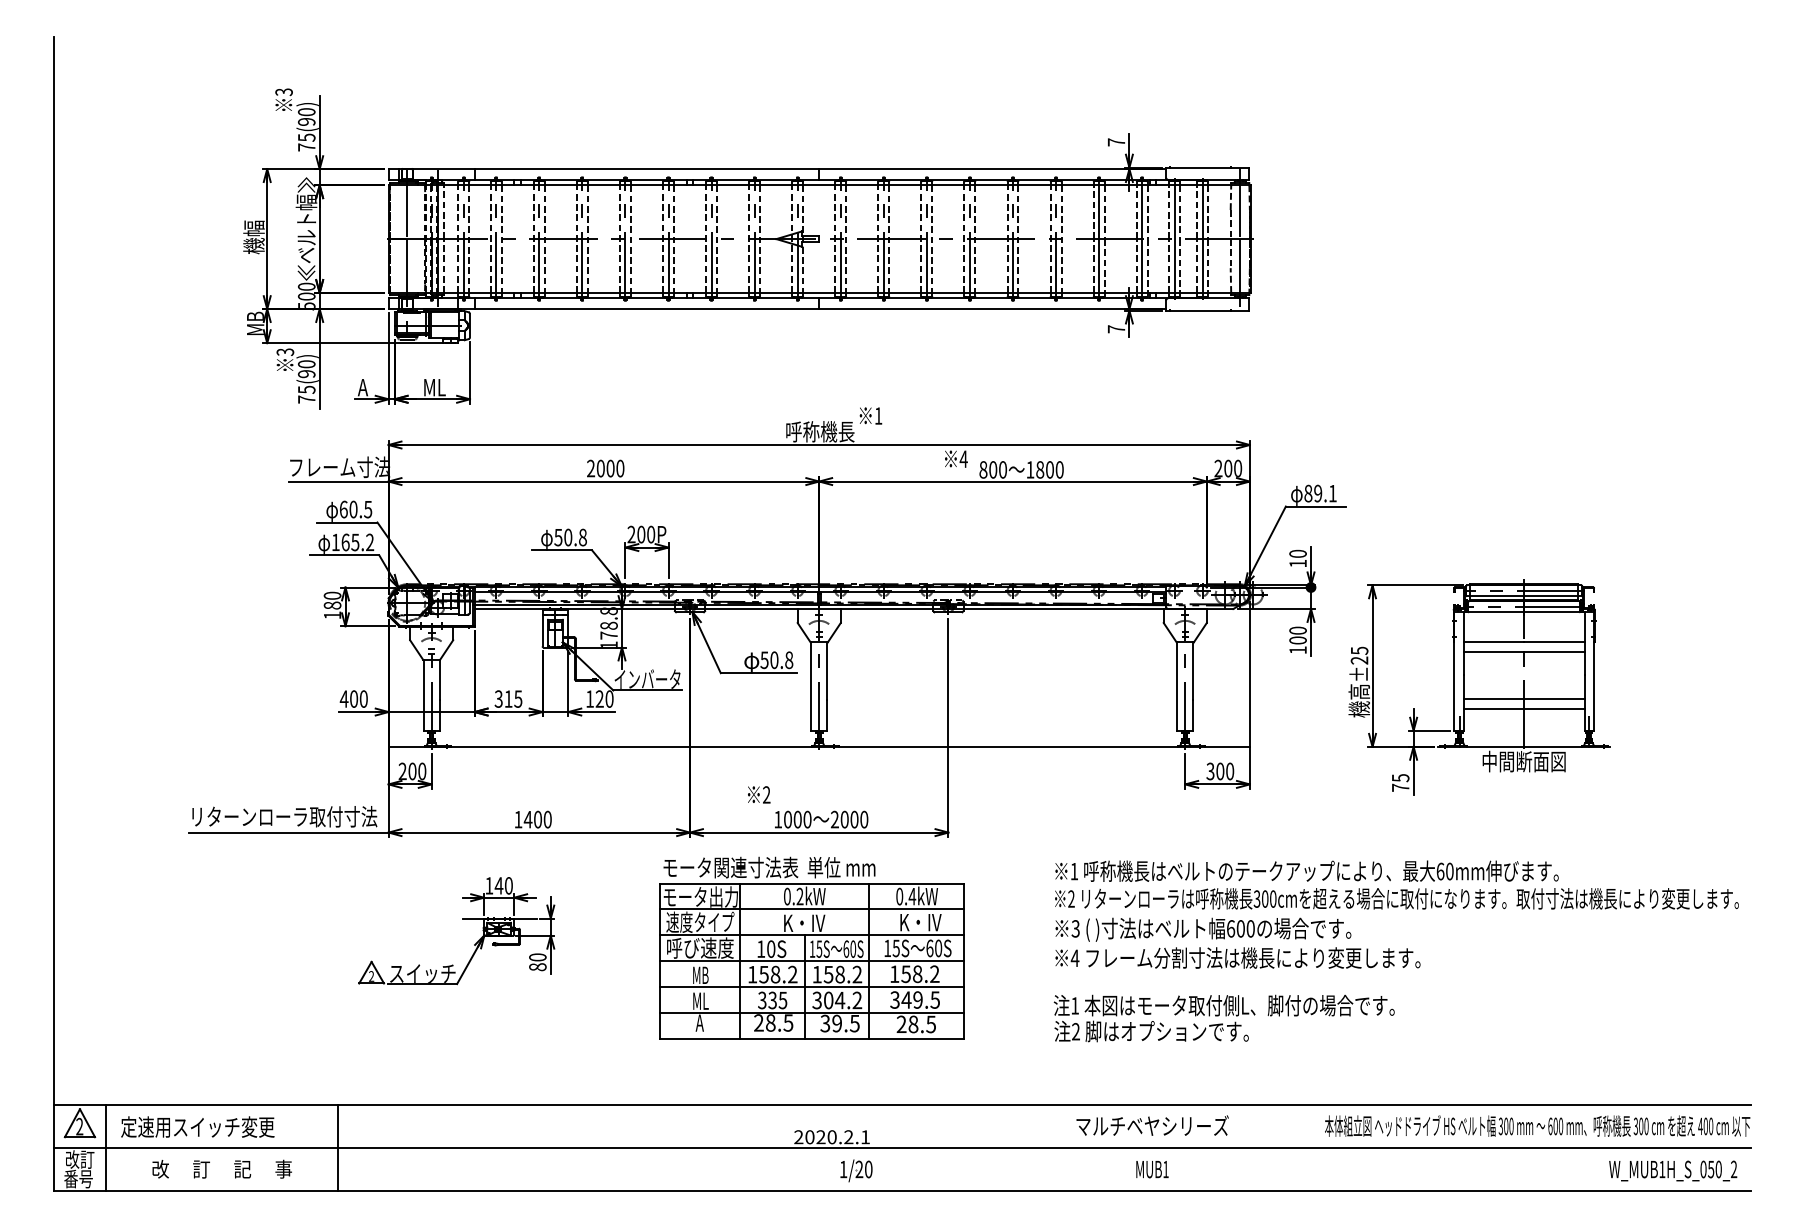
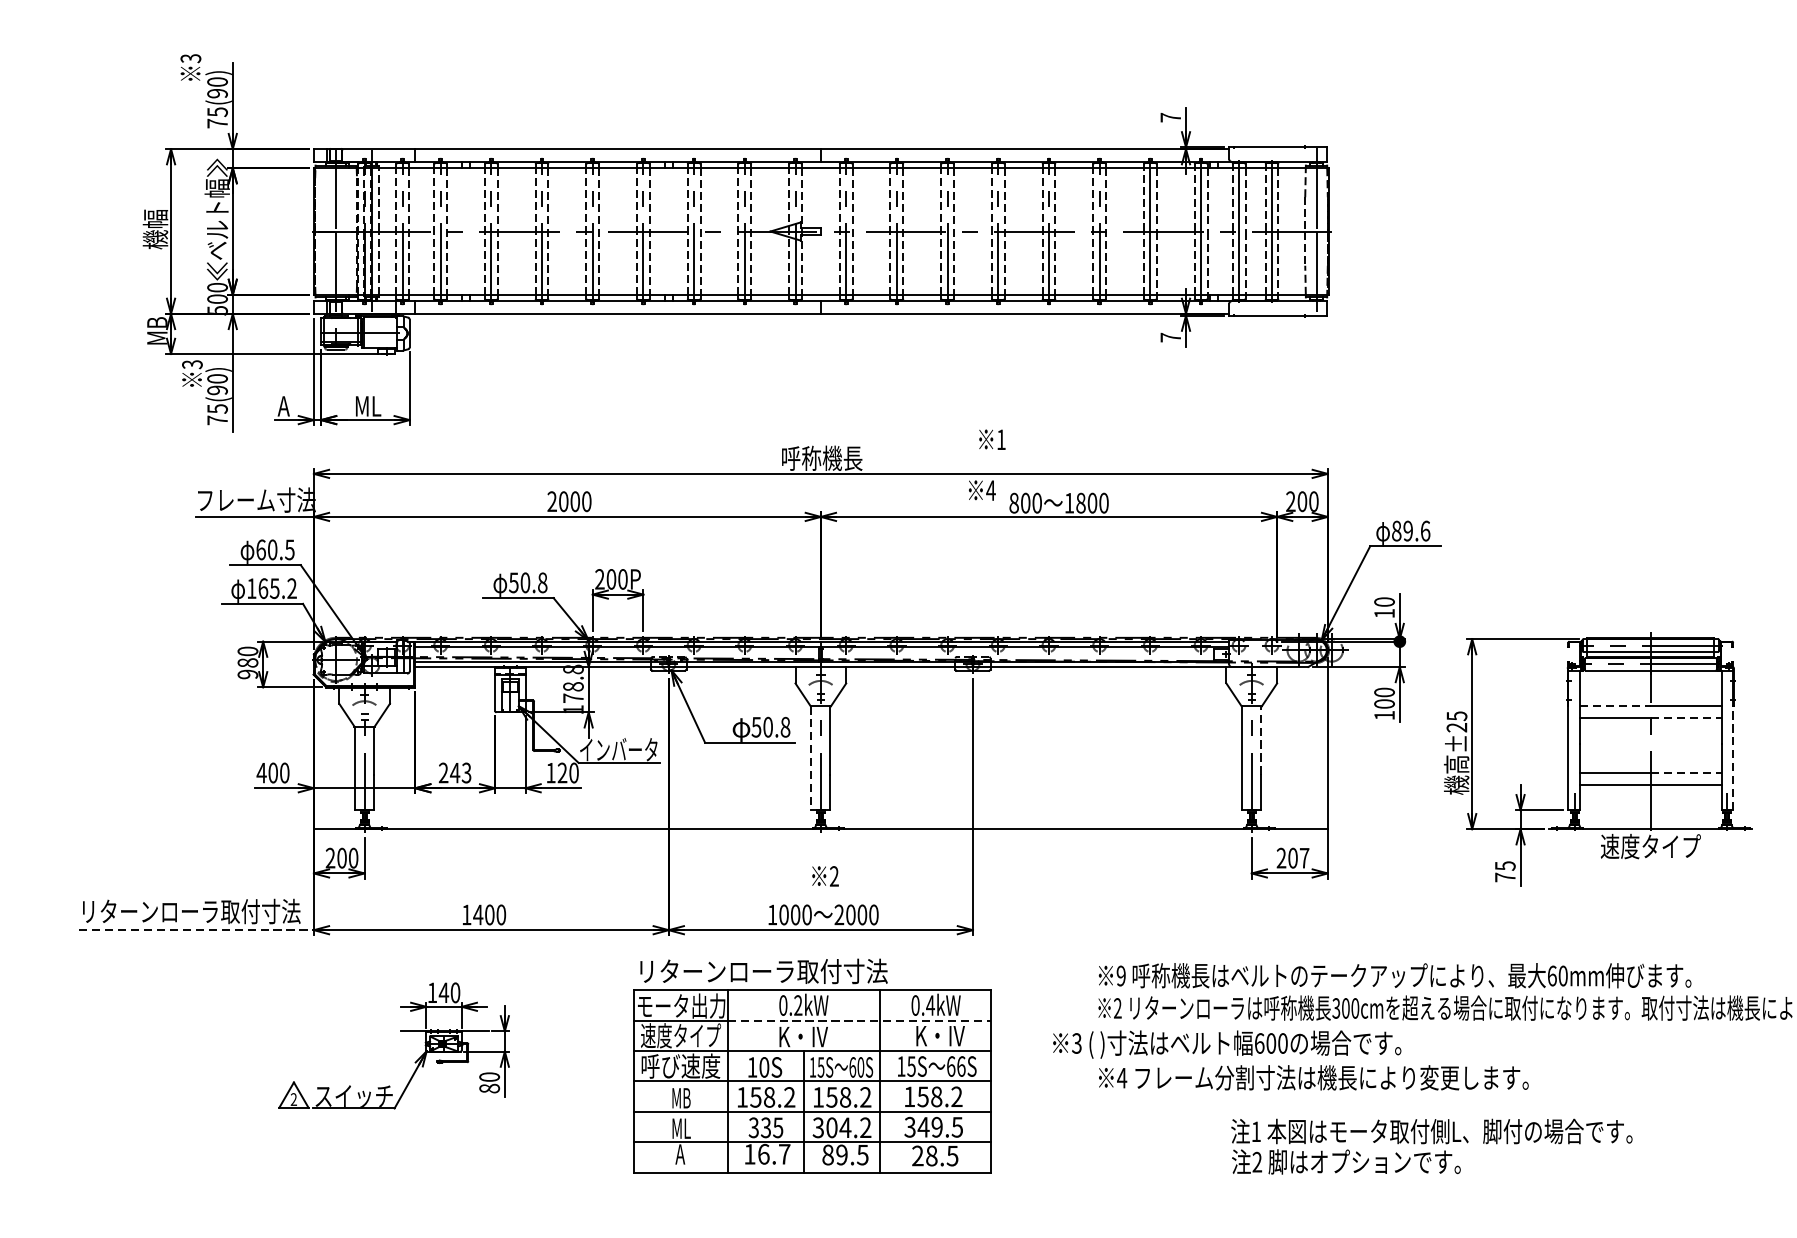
text: (870, 415) -> (991, 439), moved
text: (1332, 493) -> (1425, 530), 89.1 -> 89.6
text: (332, 615) -> (247, 674), 180 -> 980
line: (1494, 642) -> (1615, 706), solid -> dashed
line: (1554, 652) -> (1686, 718), solid -> dashed
line: (1193, 670) -> (1261, 739), solid -> dashed
line: (1594, 686) -> (1733, 758), solid -> dashed
line: (811, 687) -> (811, 759), solid -> dashed
text: (508, 698) -> (455, 772), 315 -> 243
line: (1554, 699) -> (1686, 773), solid -> dashed
text: (1523, 761) -> (1649, 846), 中間断面図 -> 速度タイプ
text: (1220, 771) -> (1293, 858), 300 -> 207
text: (759, 794) -> (825, 875), moved
line: (289, 832) -> (197, 930), solid -> dashed
text: (769, 867) -> (762, 971), モータ関連寸法表  単位 mm -> リターンローラ取付寸法
text: (1074, 871) -> (1121, 975), 1 -> 9
line: (852, 909) -> (860, 1020), solid -> dashed
text: (1203, 929) -> (1227, 1044), moved
text: (938, 948) -> (961, 1066), 60S -> 66S
text: (1223, 1018) -> (1430, 1146), moved
text: (773, 1022) -> (767, 1153), 28.5 -> 16.7
text: (825, 1023) -> (828, 1154), 39.5 -> 89.5

